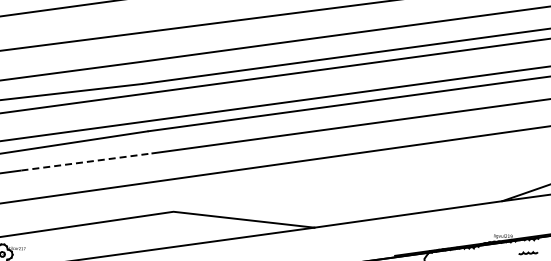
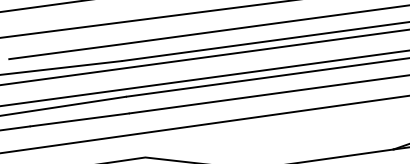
line: (86, 162) -> (79, 120), dashed -> solid

